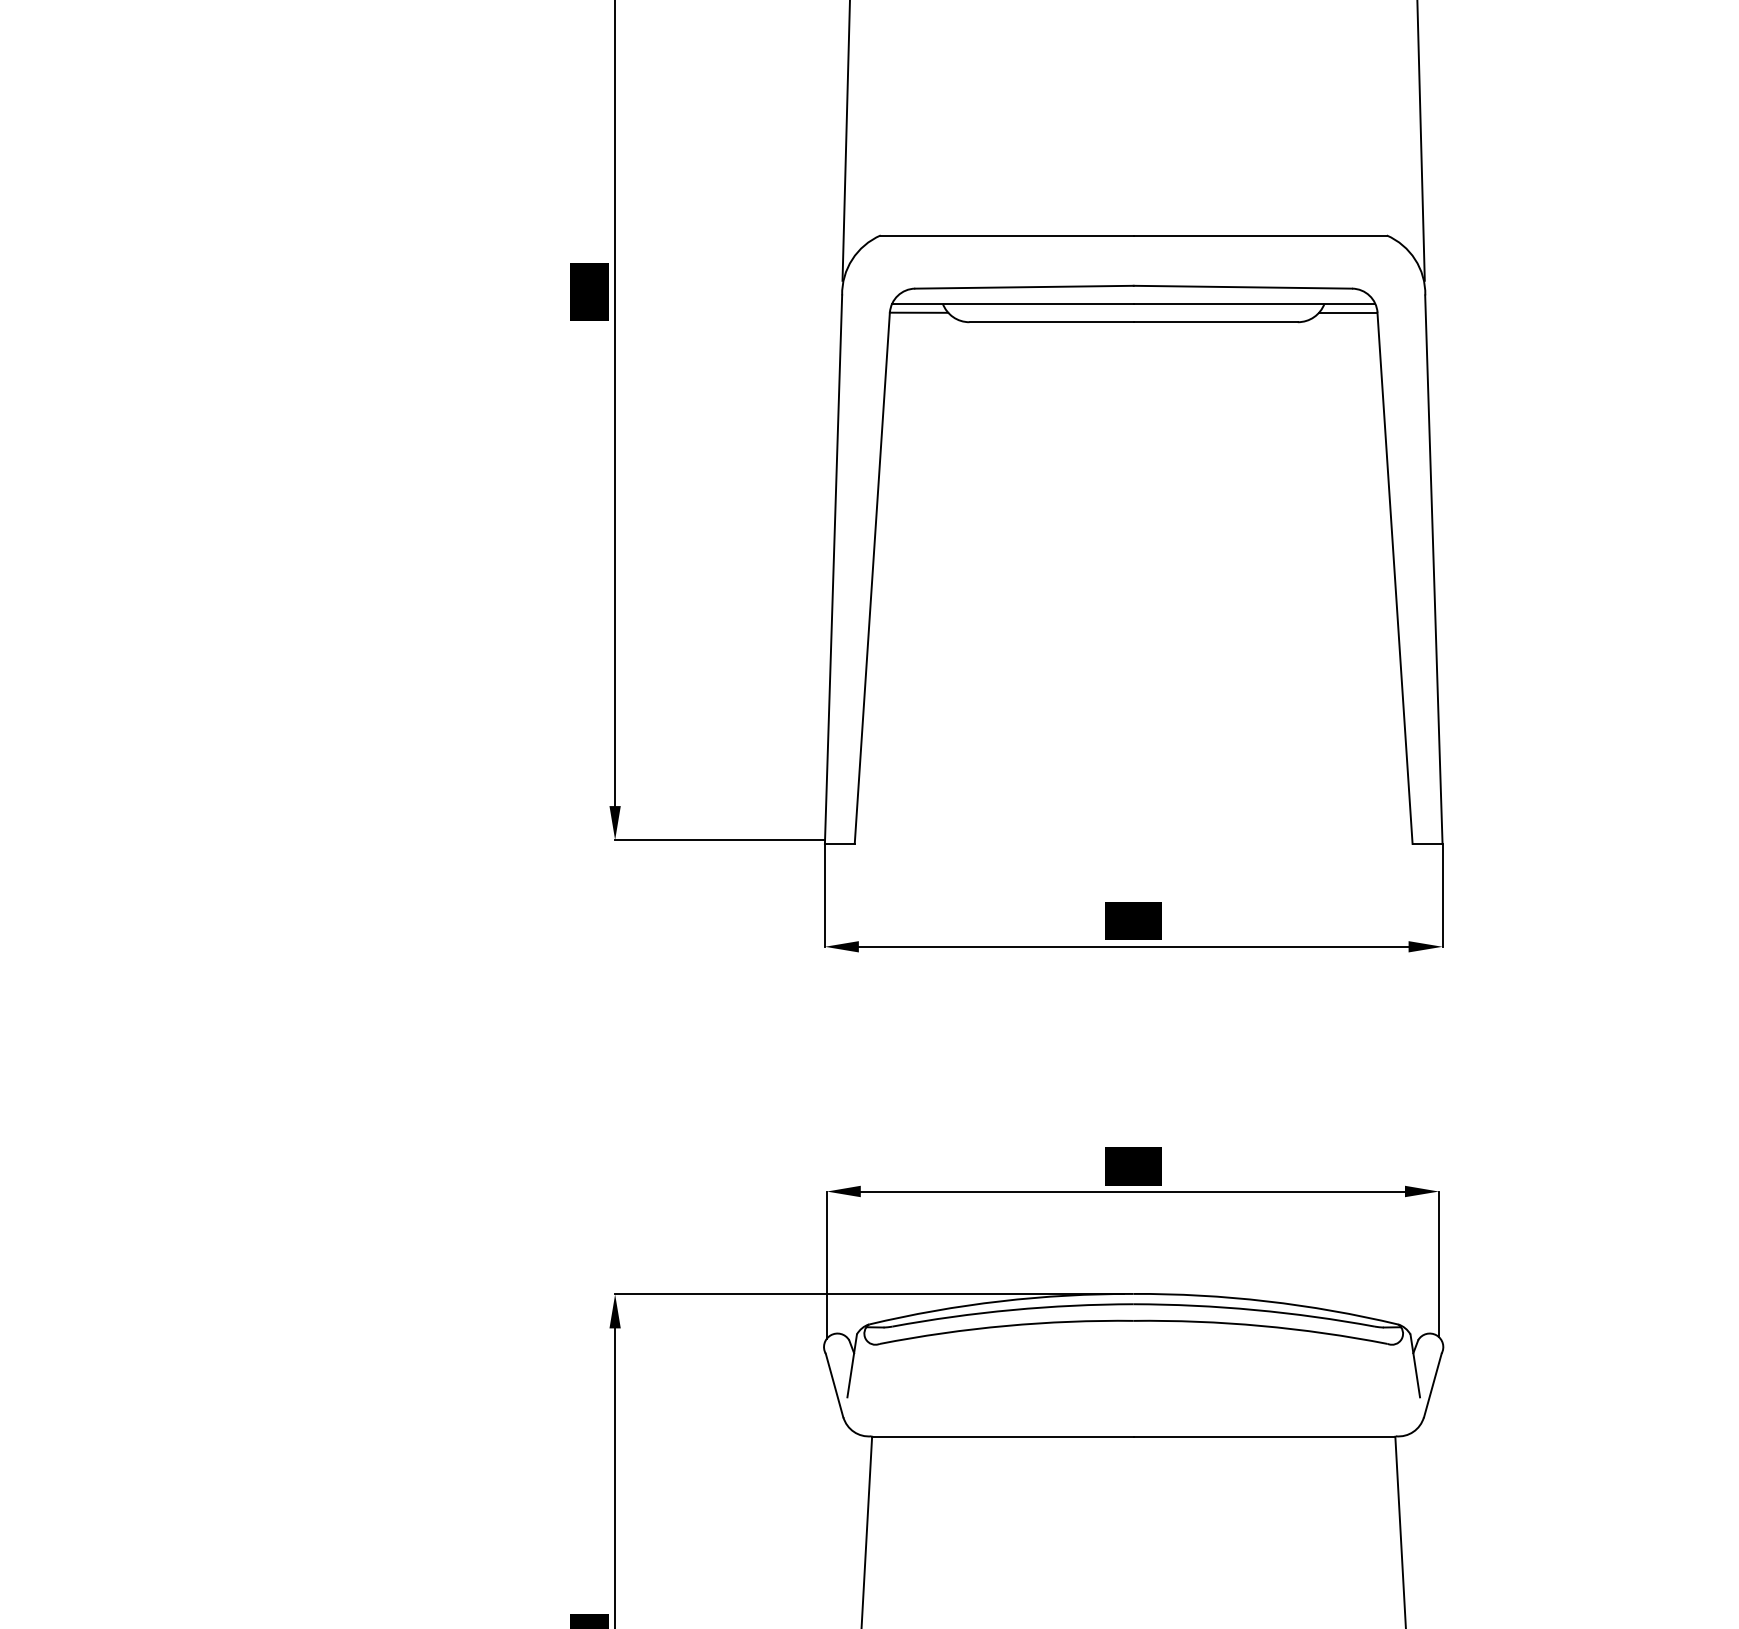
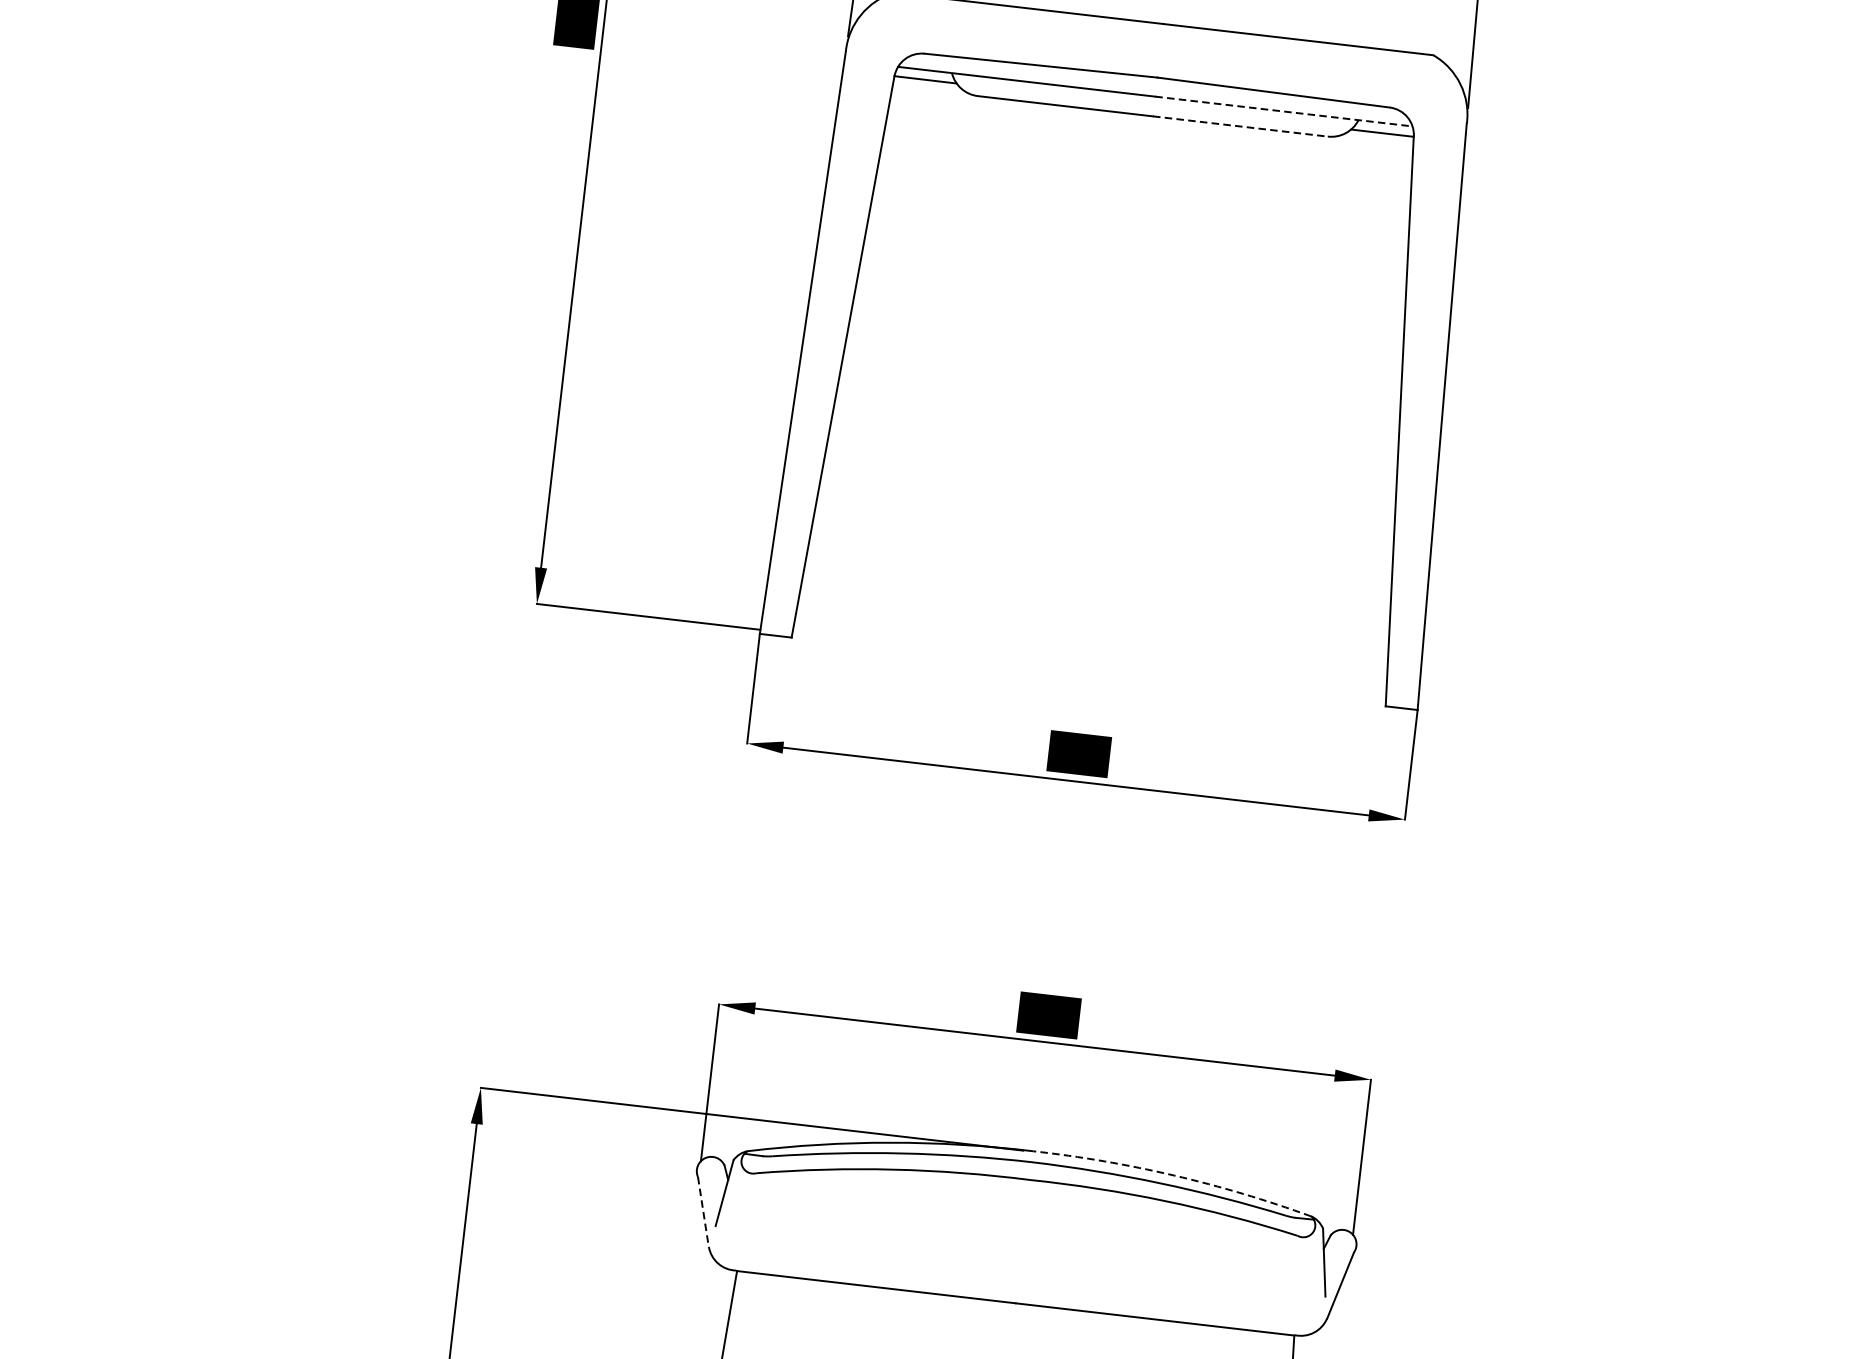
line: (1254, 303) -> (1283, 111), solid -> dashed
line: (1216, 322) -> (1241, 126), solid -> dashed
arc: (1266, 1301) -> (1173, 1175), solid -> dashed
line: (834, 1386) -> (703, 1212), solid -> dashed

